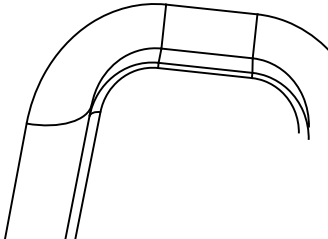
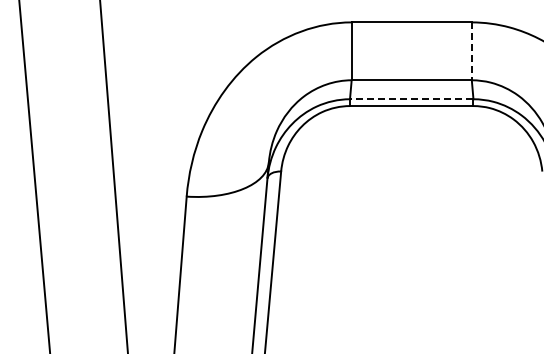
line: (254, 36) -> (471, 51), solid -> dashed
line: (205, 68) -> (411, 99), solid -> dashed

